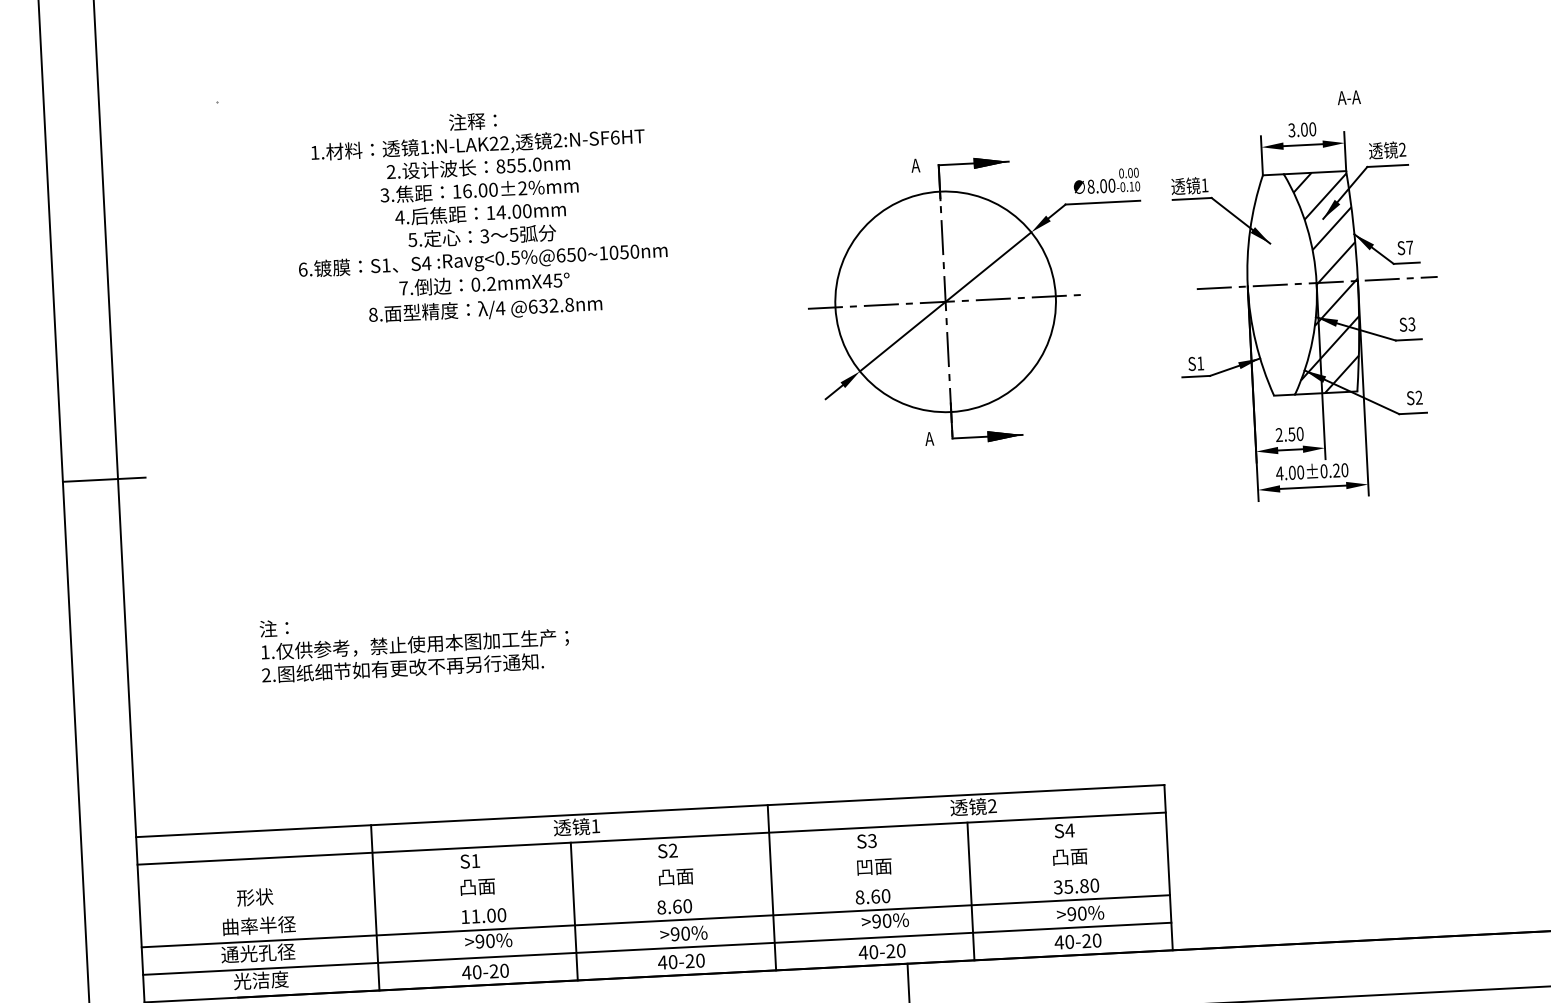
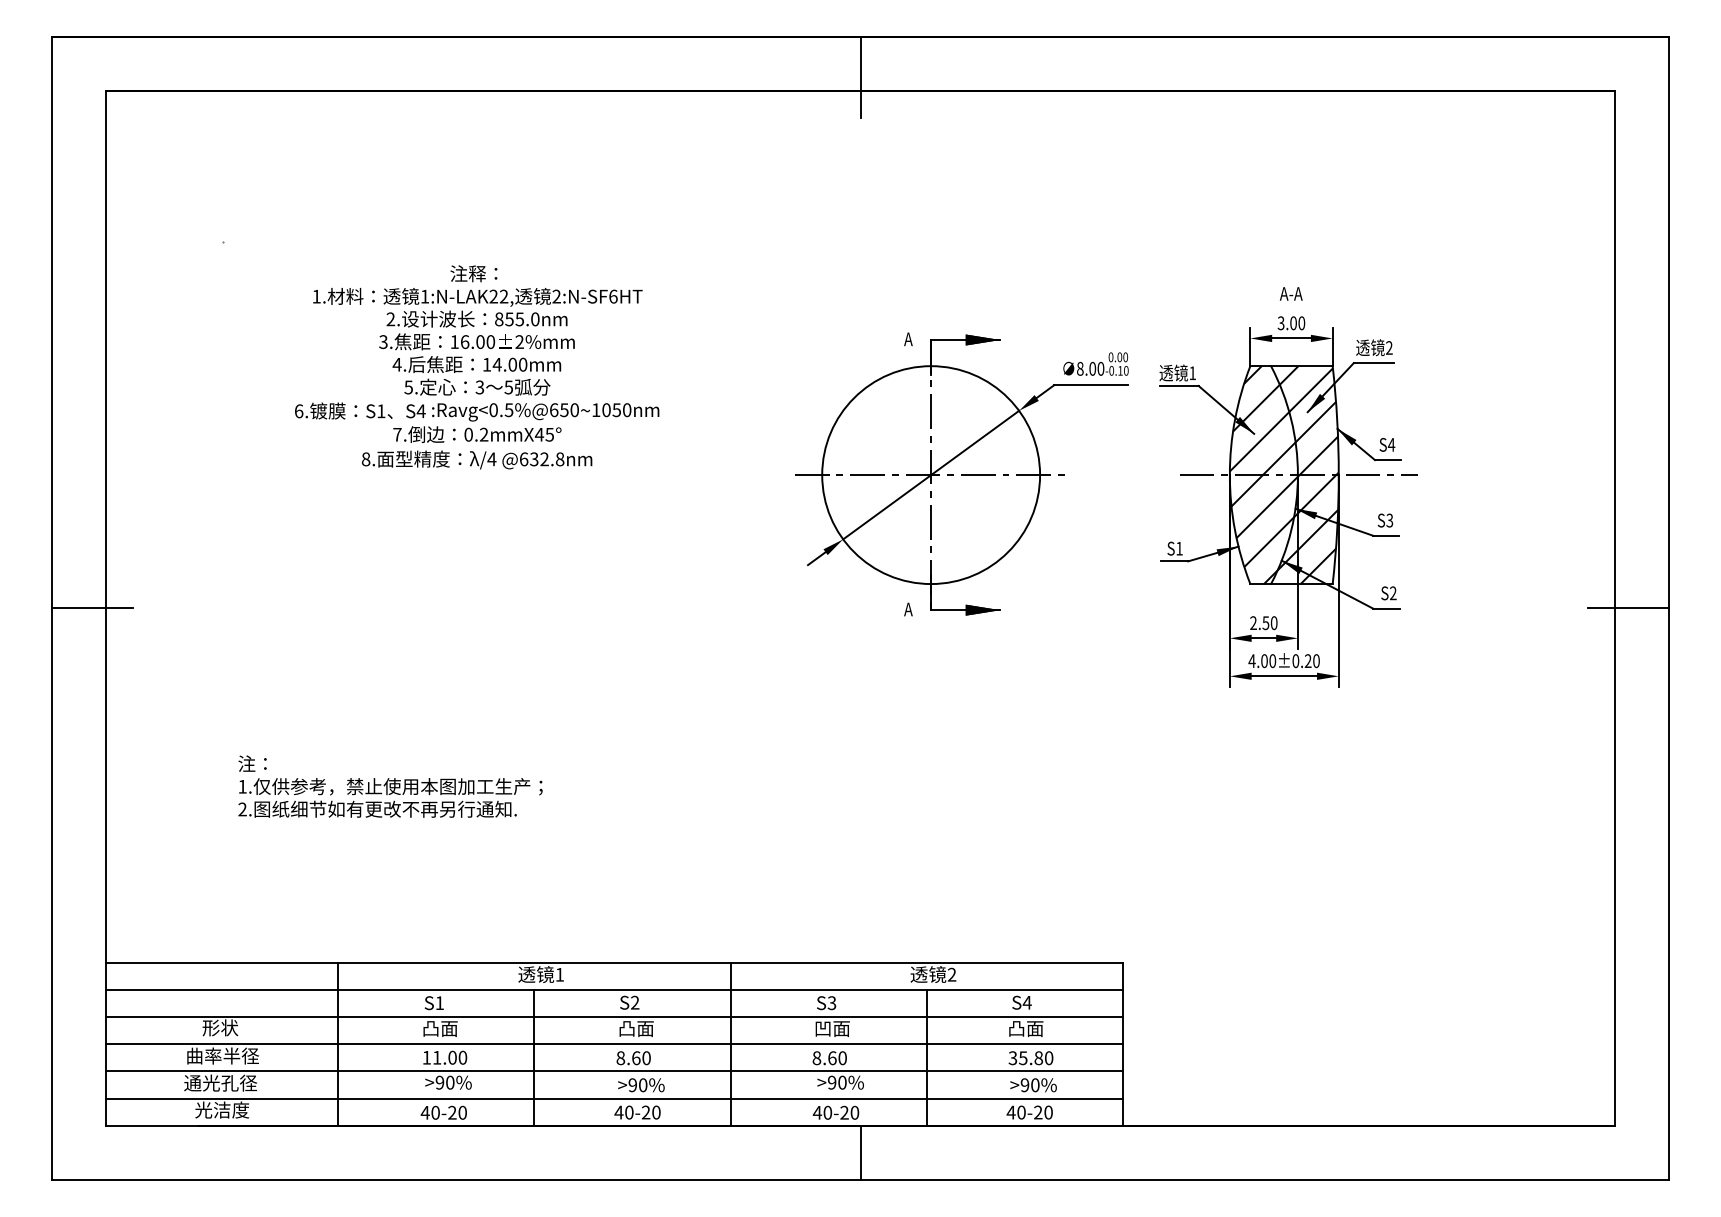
text: (1349, 97) -> (1291, 293), moved
text: (1409, 247) -> (1391, 444), S7 -> S4
hatch: (1281, 285) -> (1263, 475), added
line: (653, 866) -> (614, 1017), added
line: (654, 893) -> (614, 1044), added

